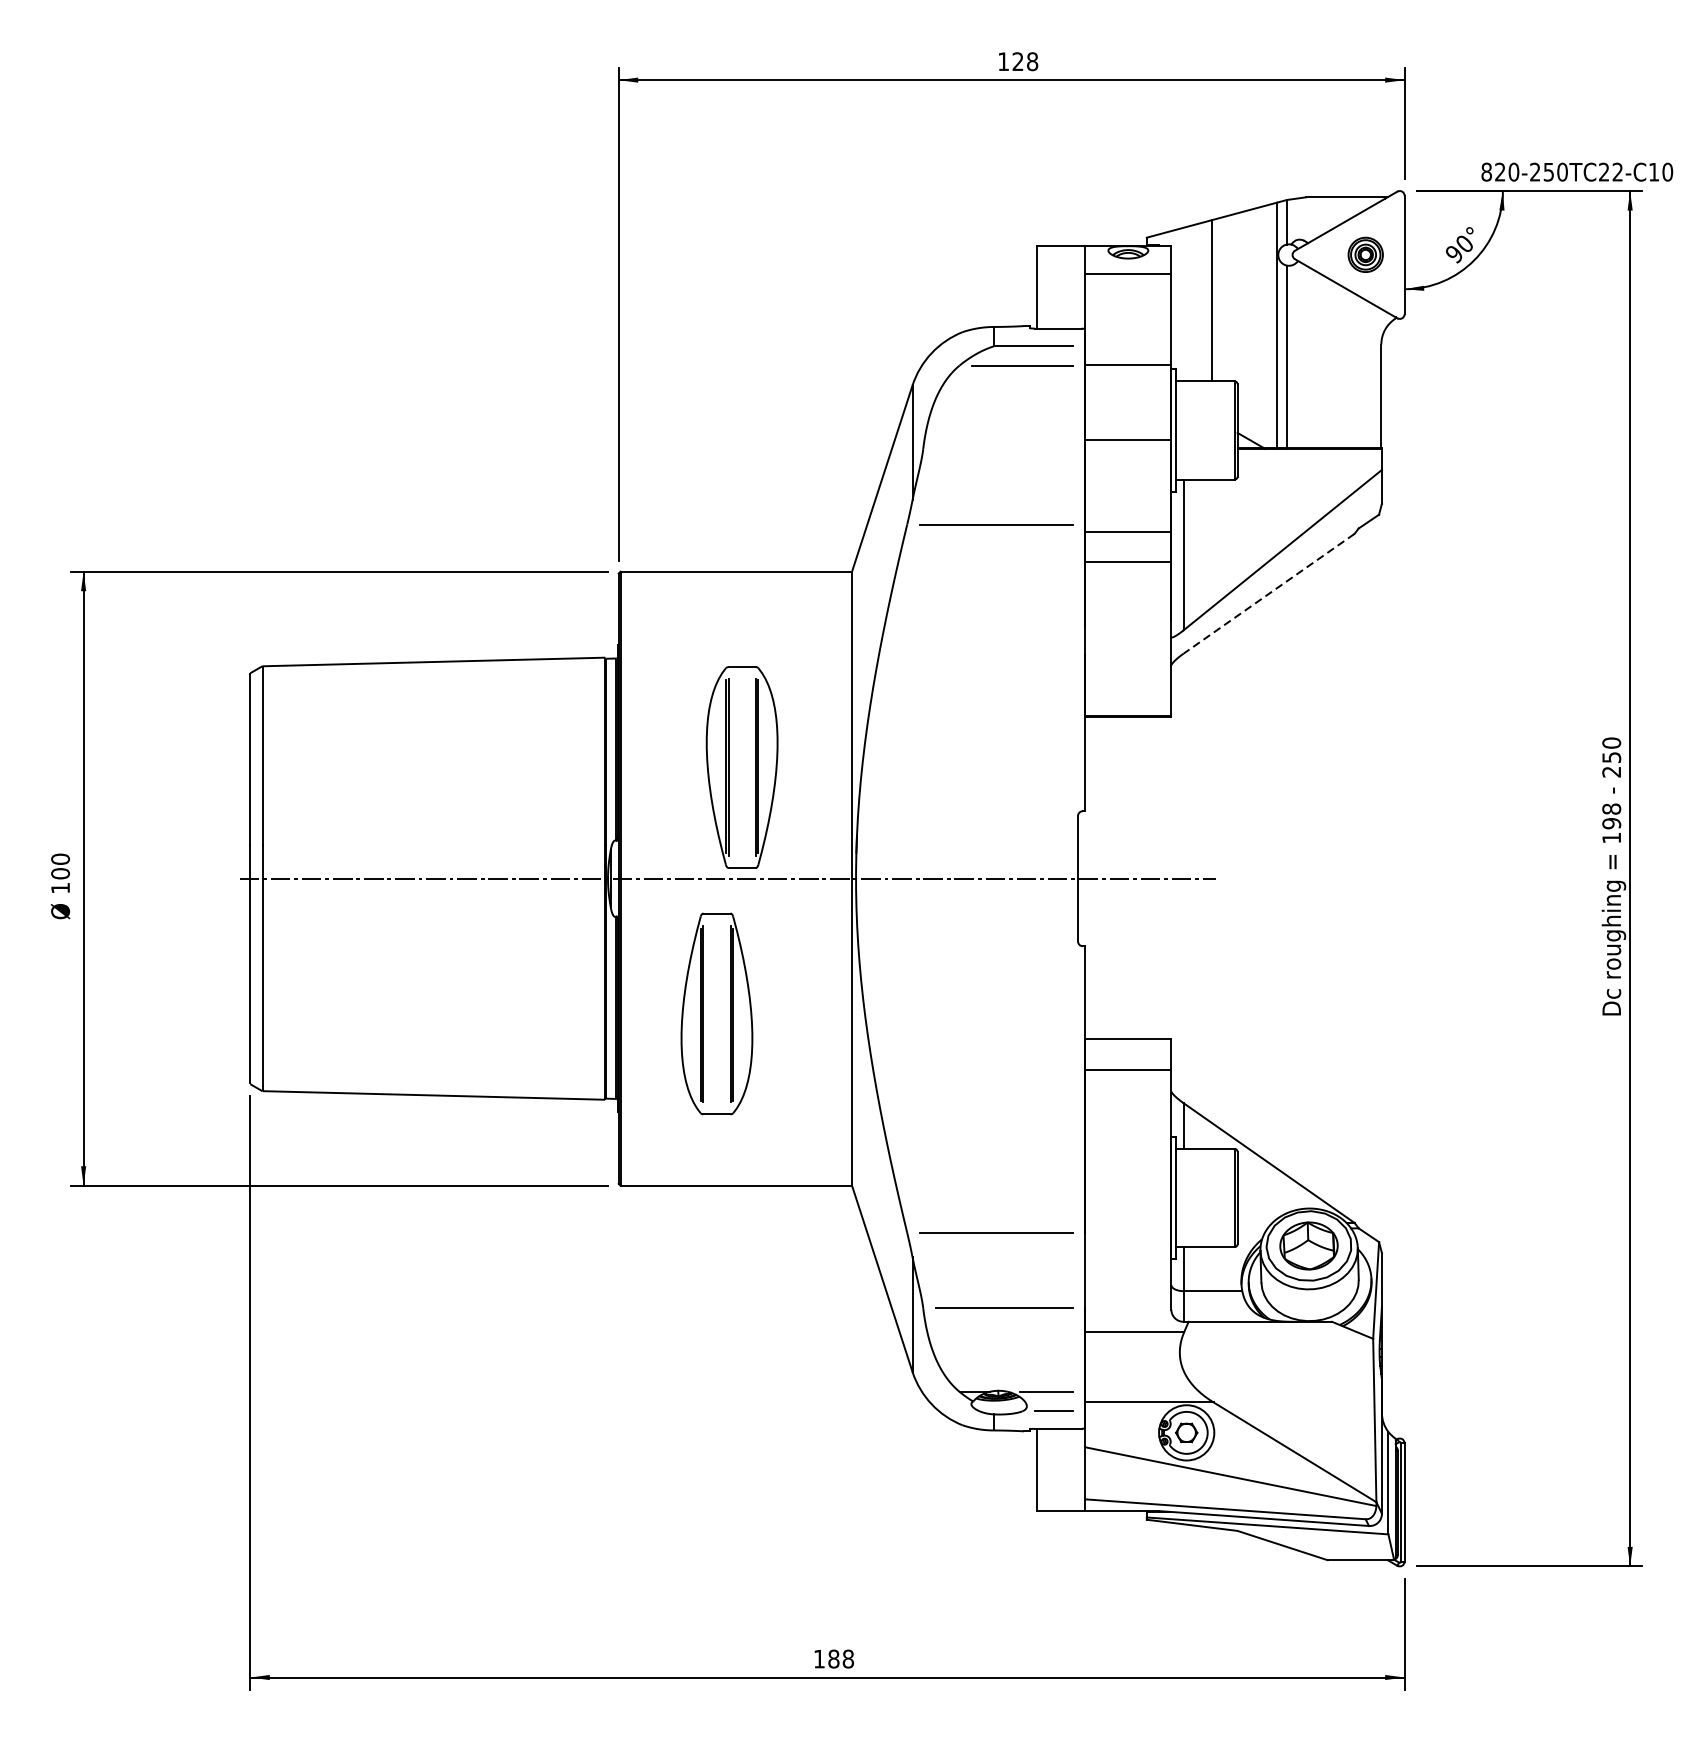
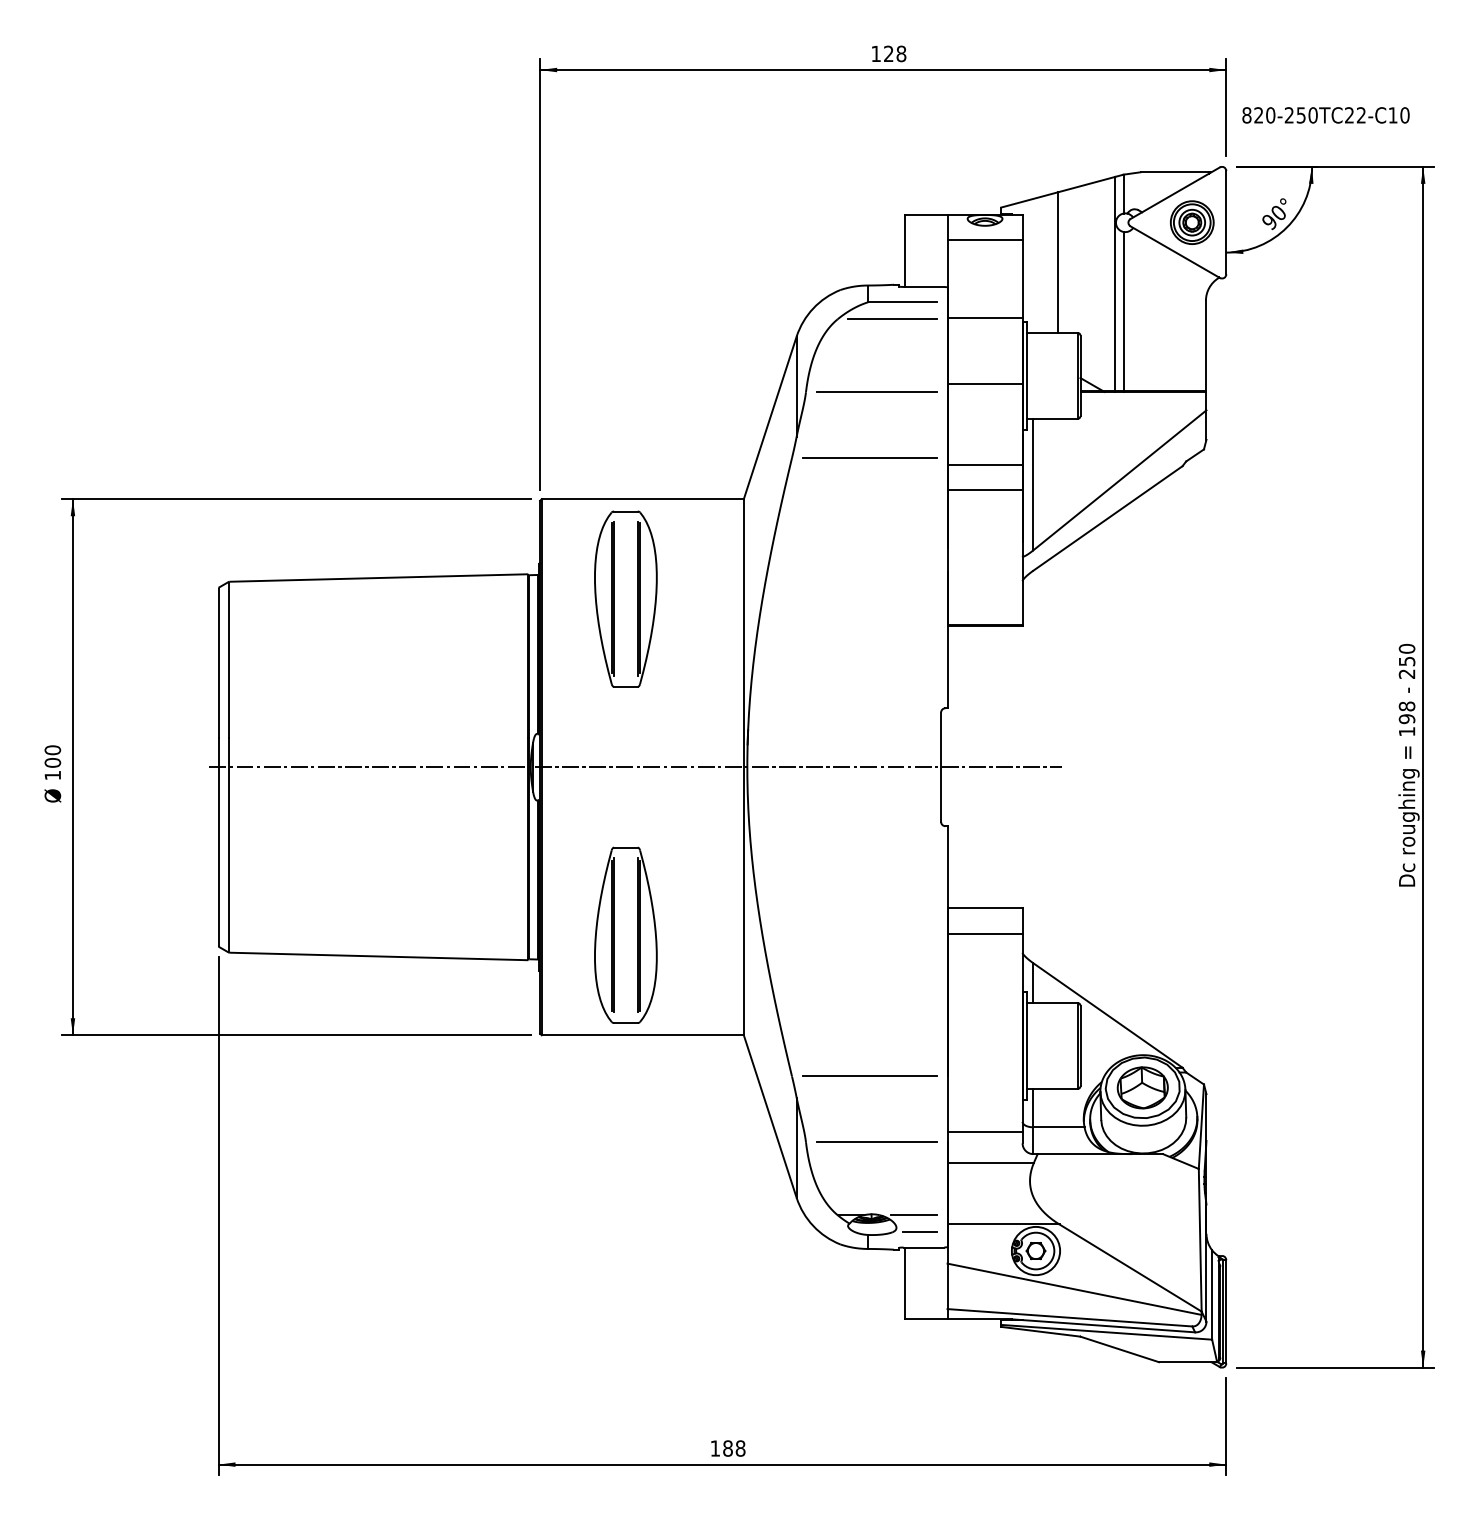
text: (1576, 172) -> (1325, 115), moved
part: (1365, 254) -> (1192, 222), size x1.43
line: (1003, 449) -> (876, 392), added
line: (1268, 593) -> (1107, 518), dashed -> solid
part: (741, 766) -> (625, 598), moved
part: (716, 1013) -> (625, 934), moved
line: (1127, 1295) -> (984, 1131), added

